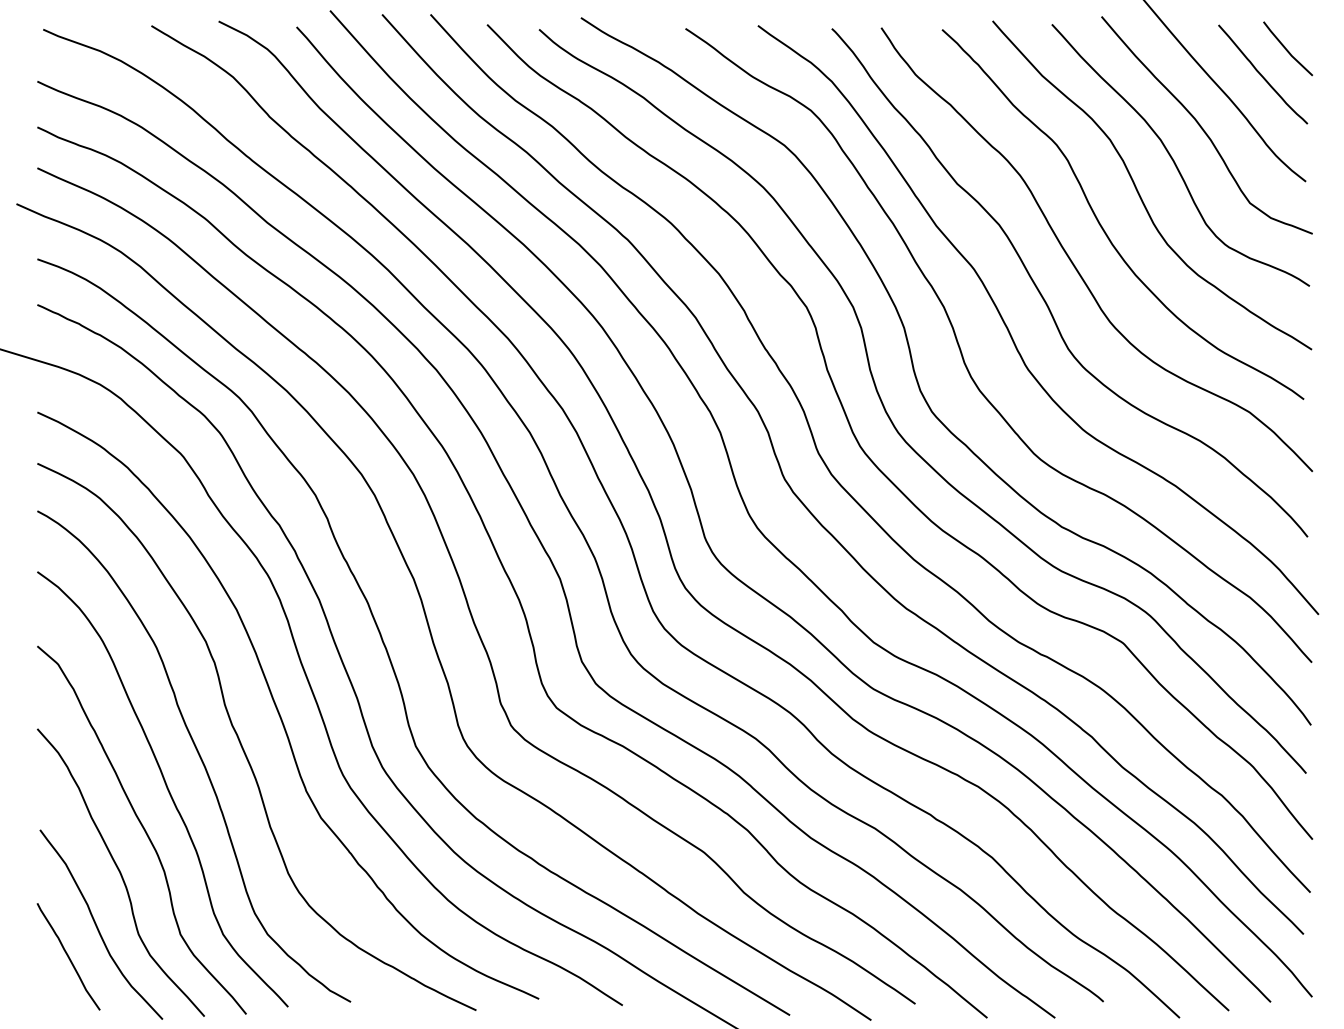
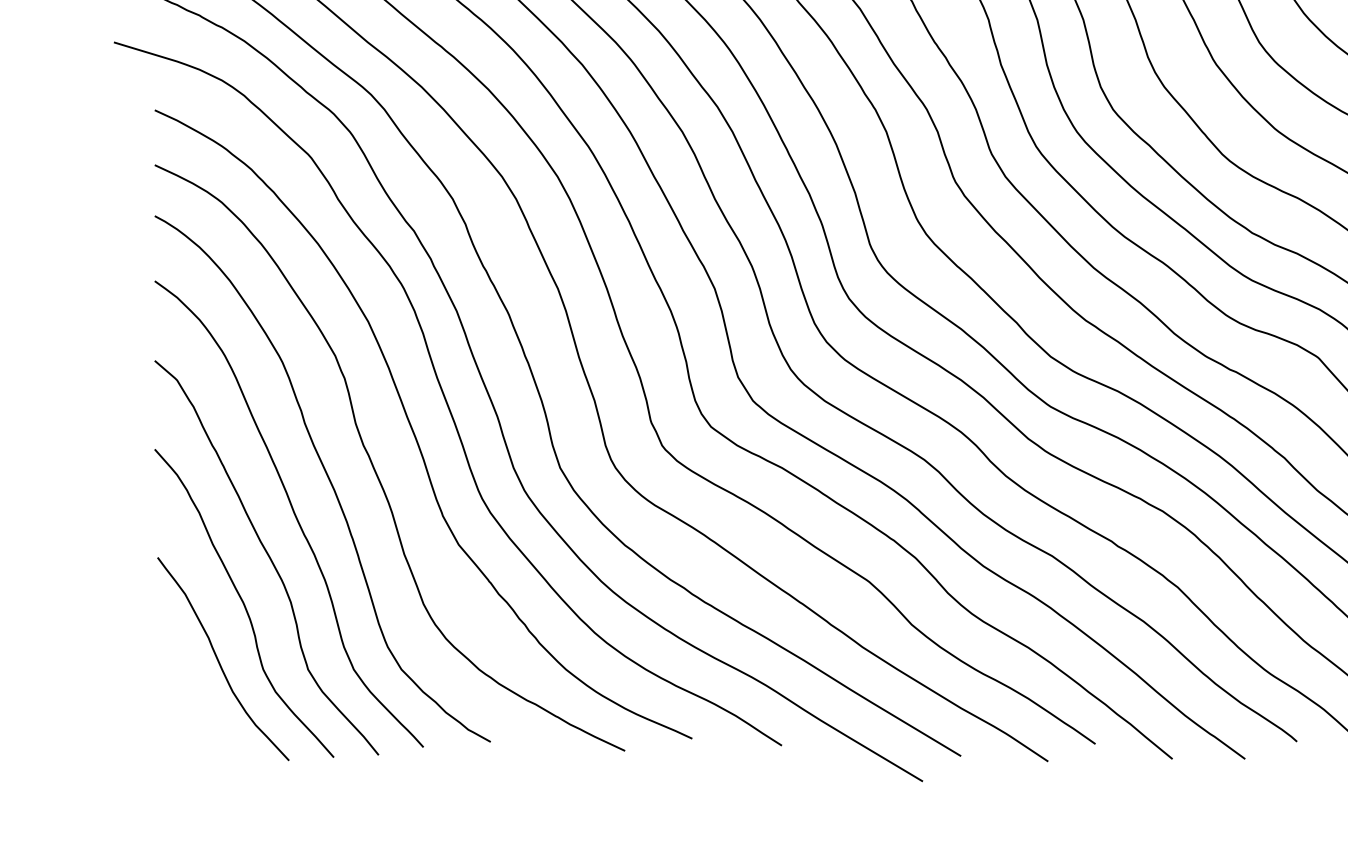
curve: (68, 956) -> (188, 693), removed

